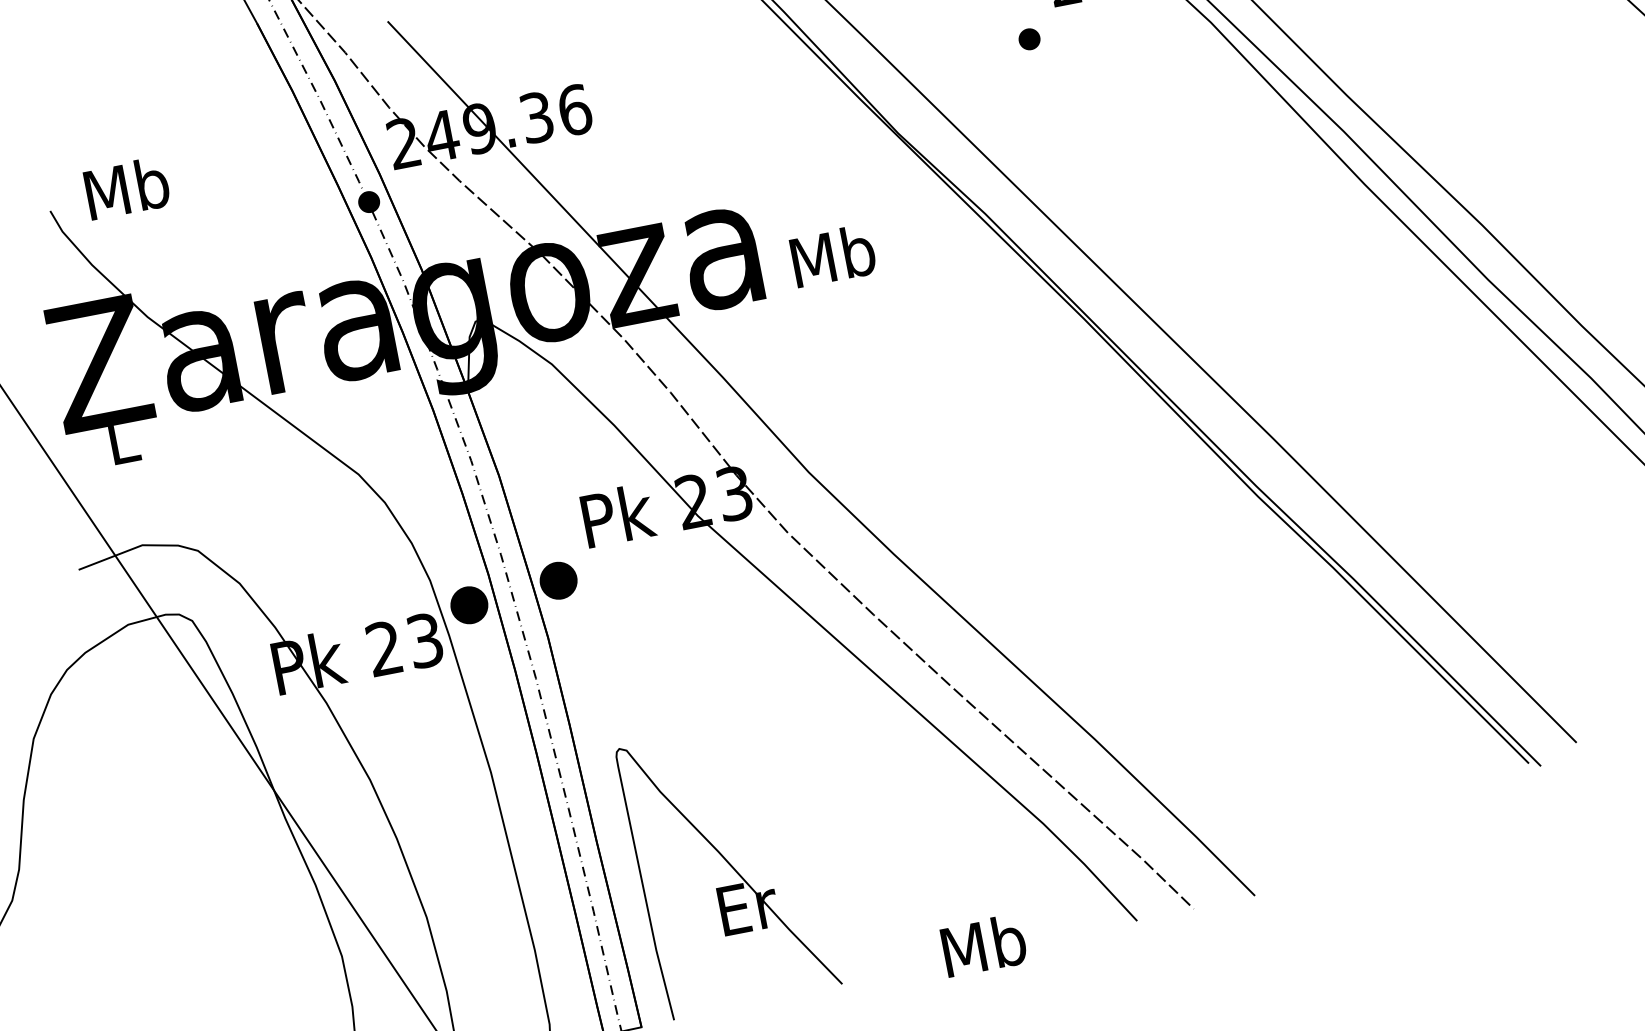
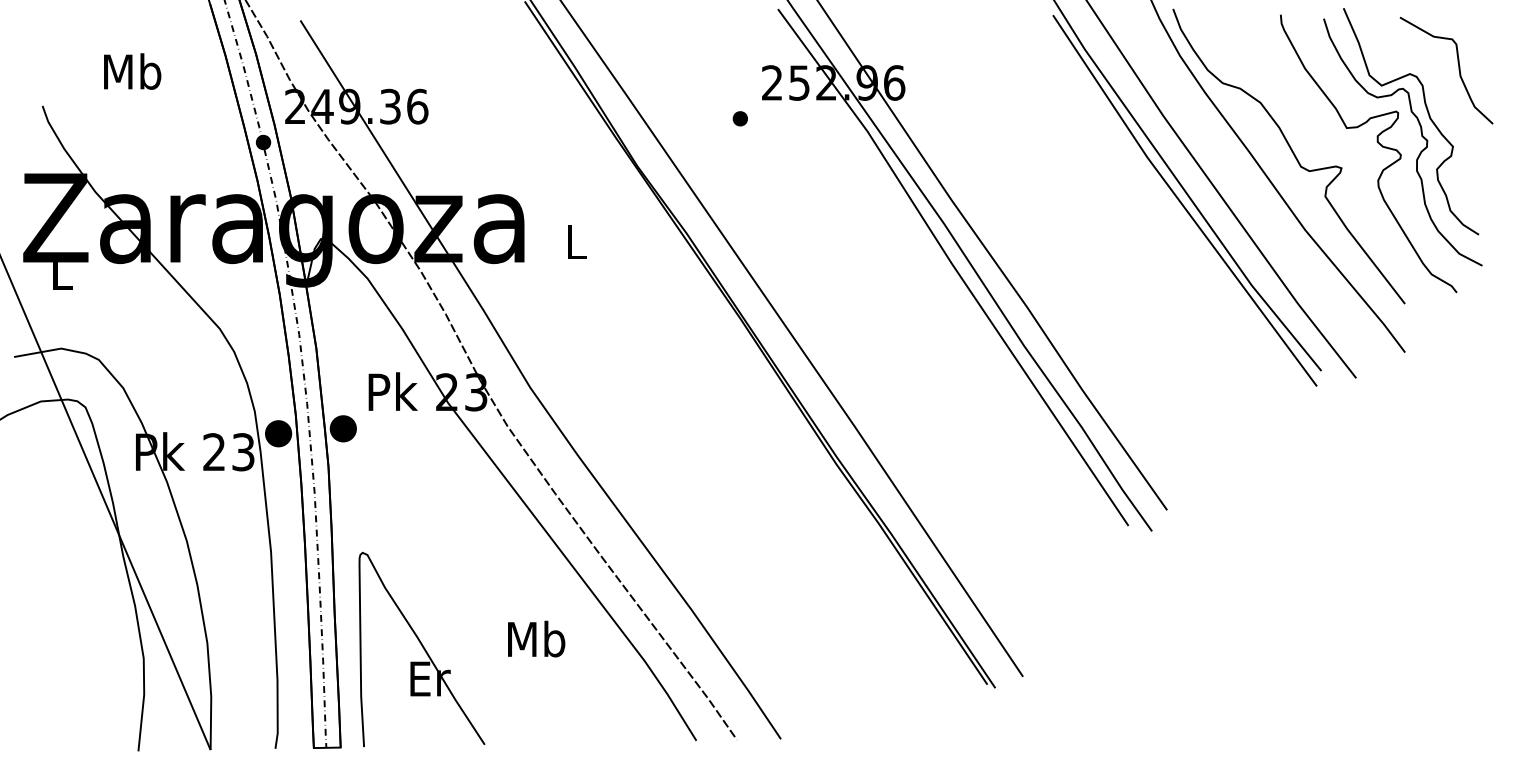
text: (126, 188) -> (132, 71), moved
text: (832, 255) -> (575, 241), Mb -> L
text: (983, 944) -> (536, 638), moved

